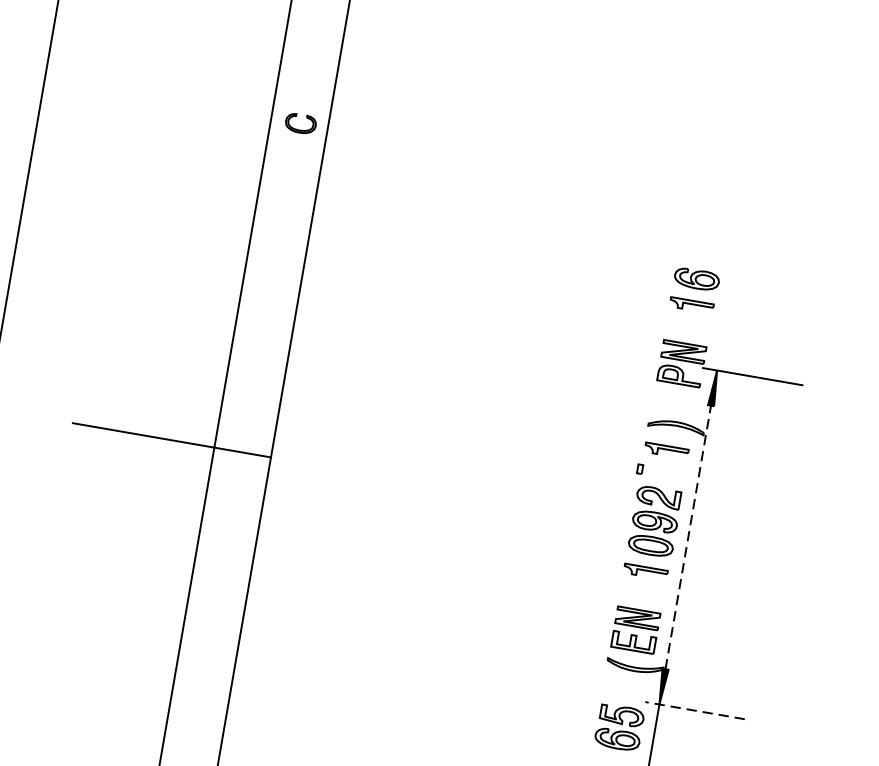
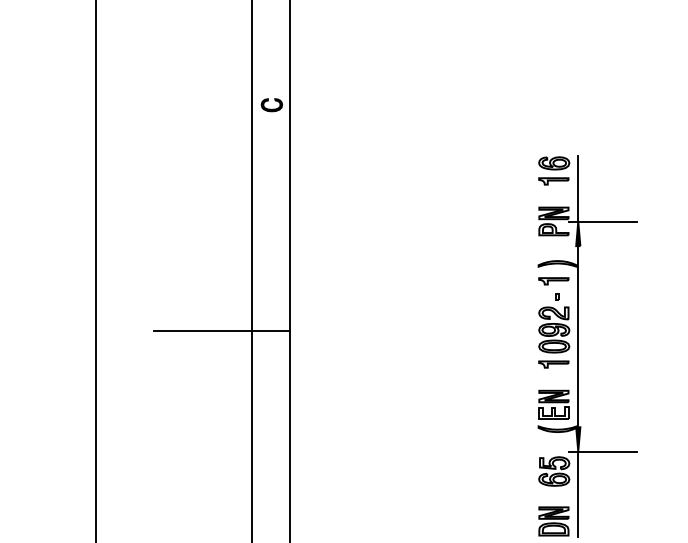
line: (725, 321) -> (578, 188), added
part: (640, 469) -> (557, 296), moved
line: (688, 537) -> (578, 336), dashed -> solid
line: (694, 710) -> (602, 451), dashed -> solid

